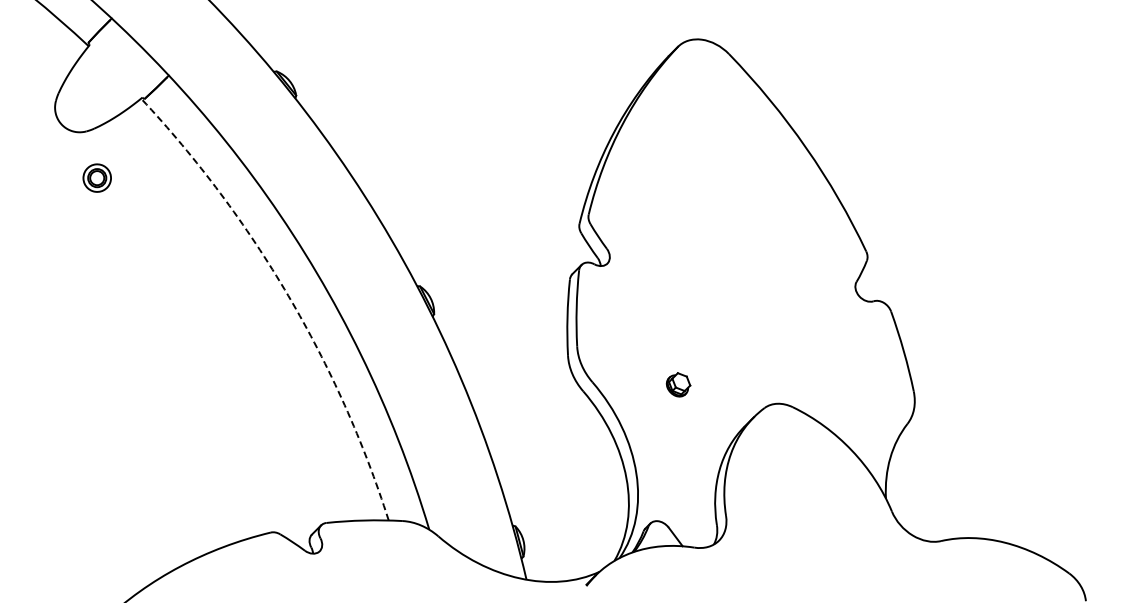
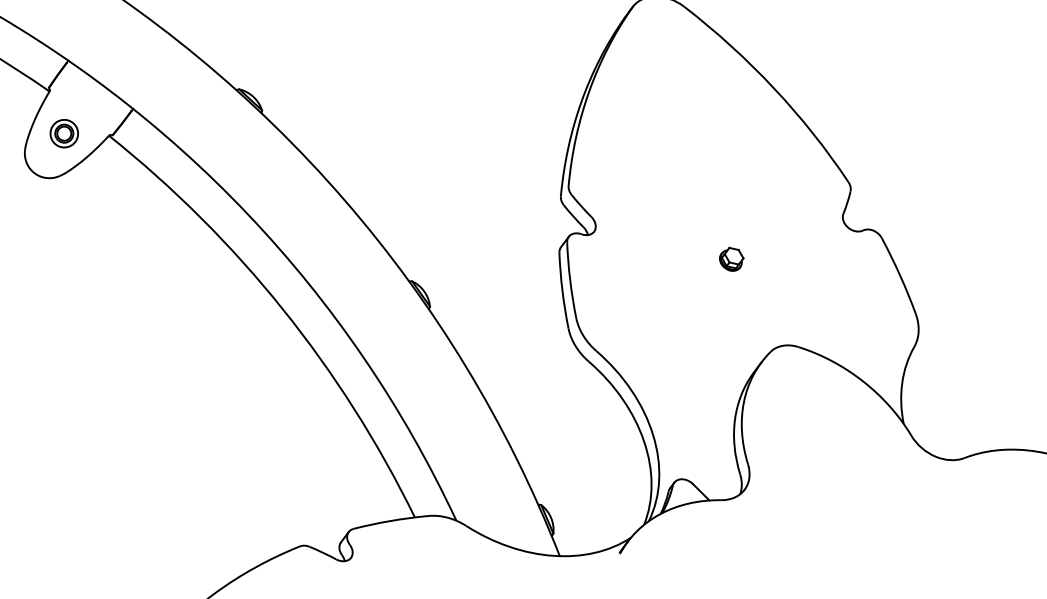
part: (96, 177) -> (63, 133), moved
arc: (288, 295) -> (283, 309), dashed -> solid
part: (678, 384) -> (731, 259), moved

